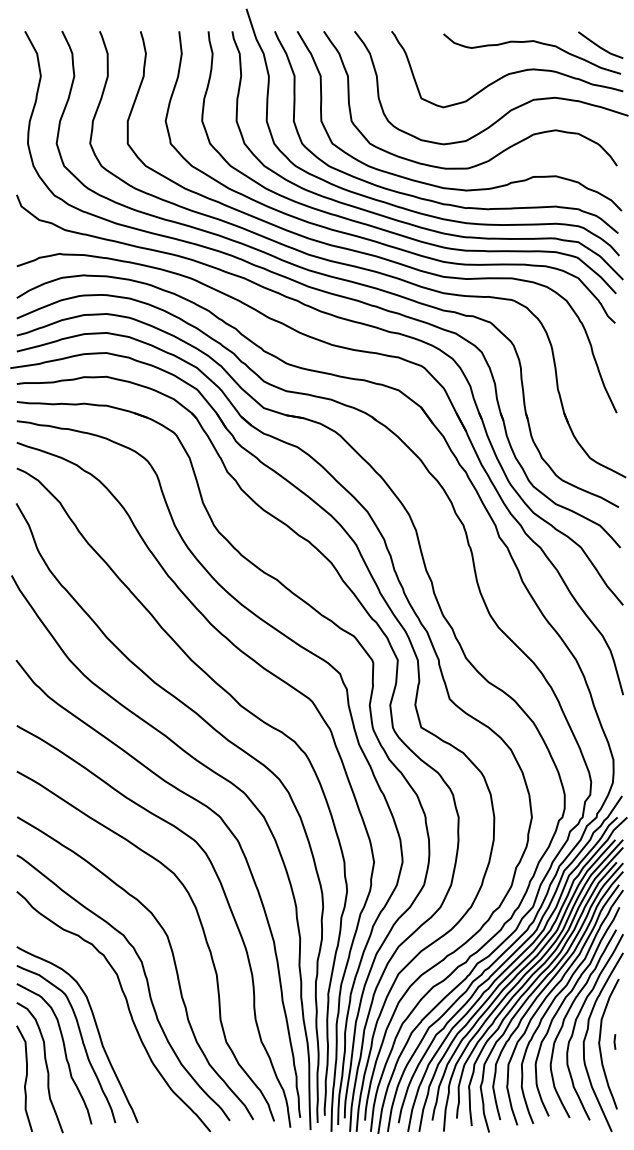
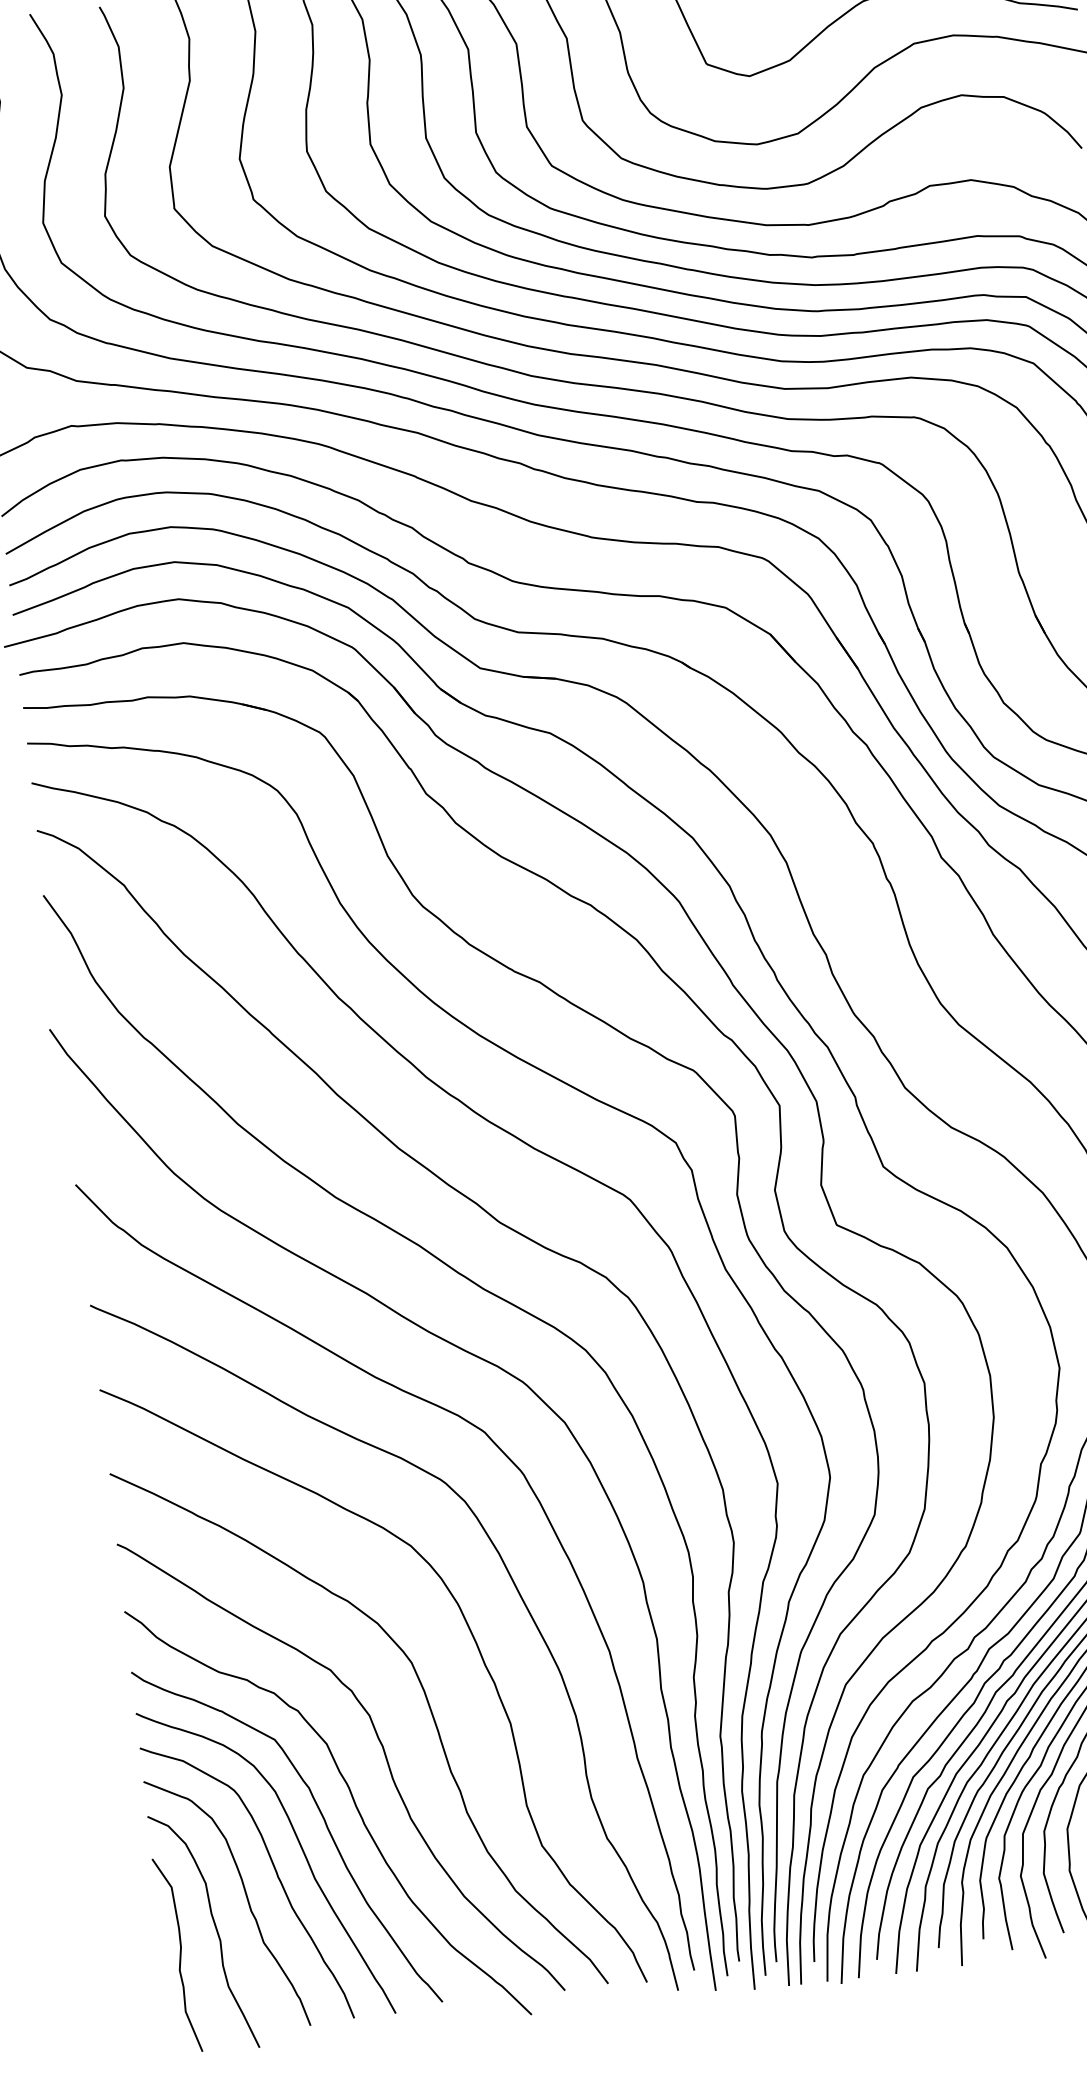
curve: (109, 1013) -> (320, 1817), added

